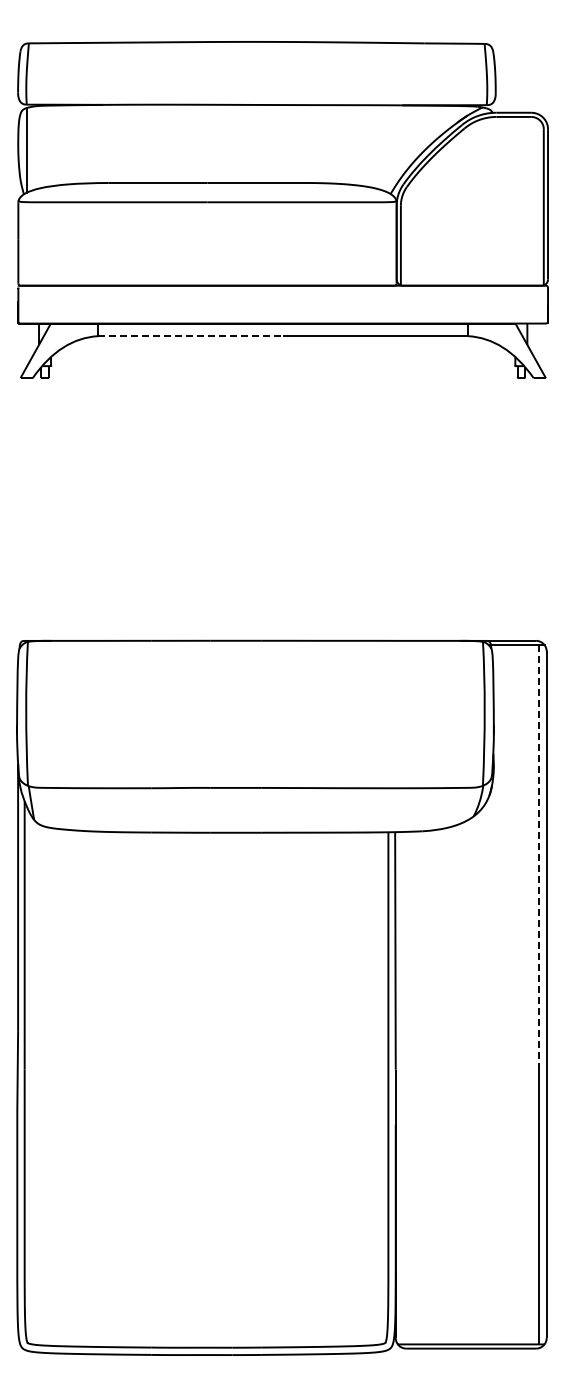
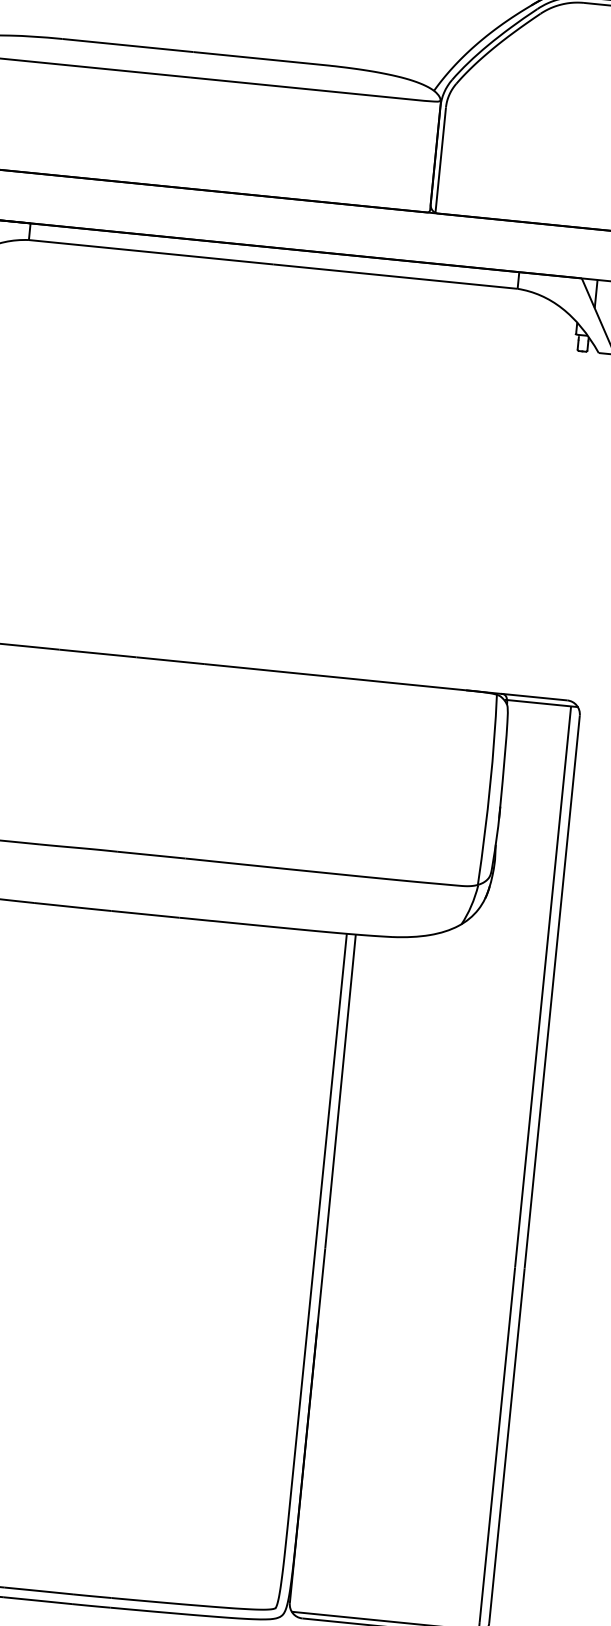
line: (191, 336) -> (152, 252), dashed -> solid
line: (539, 857) -> (543, 987), dashed -> solid

